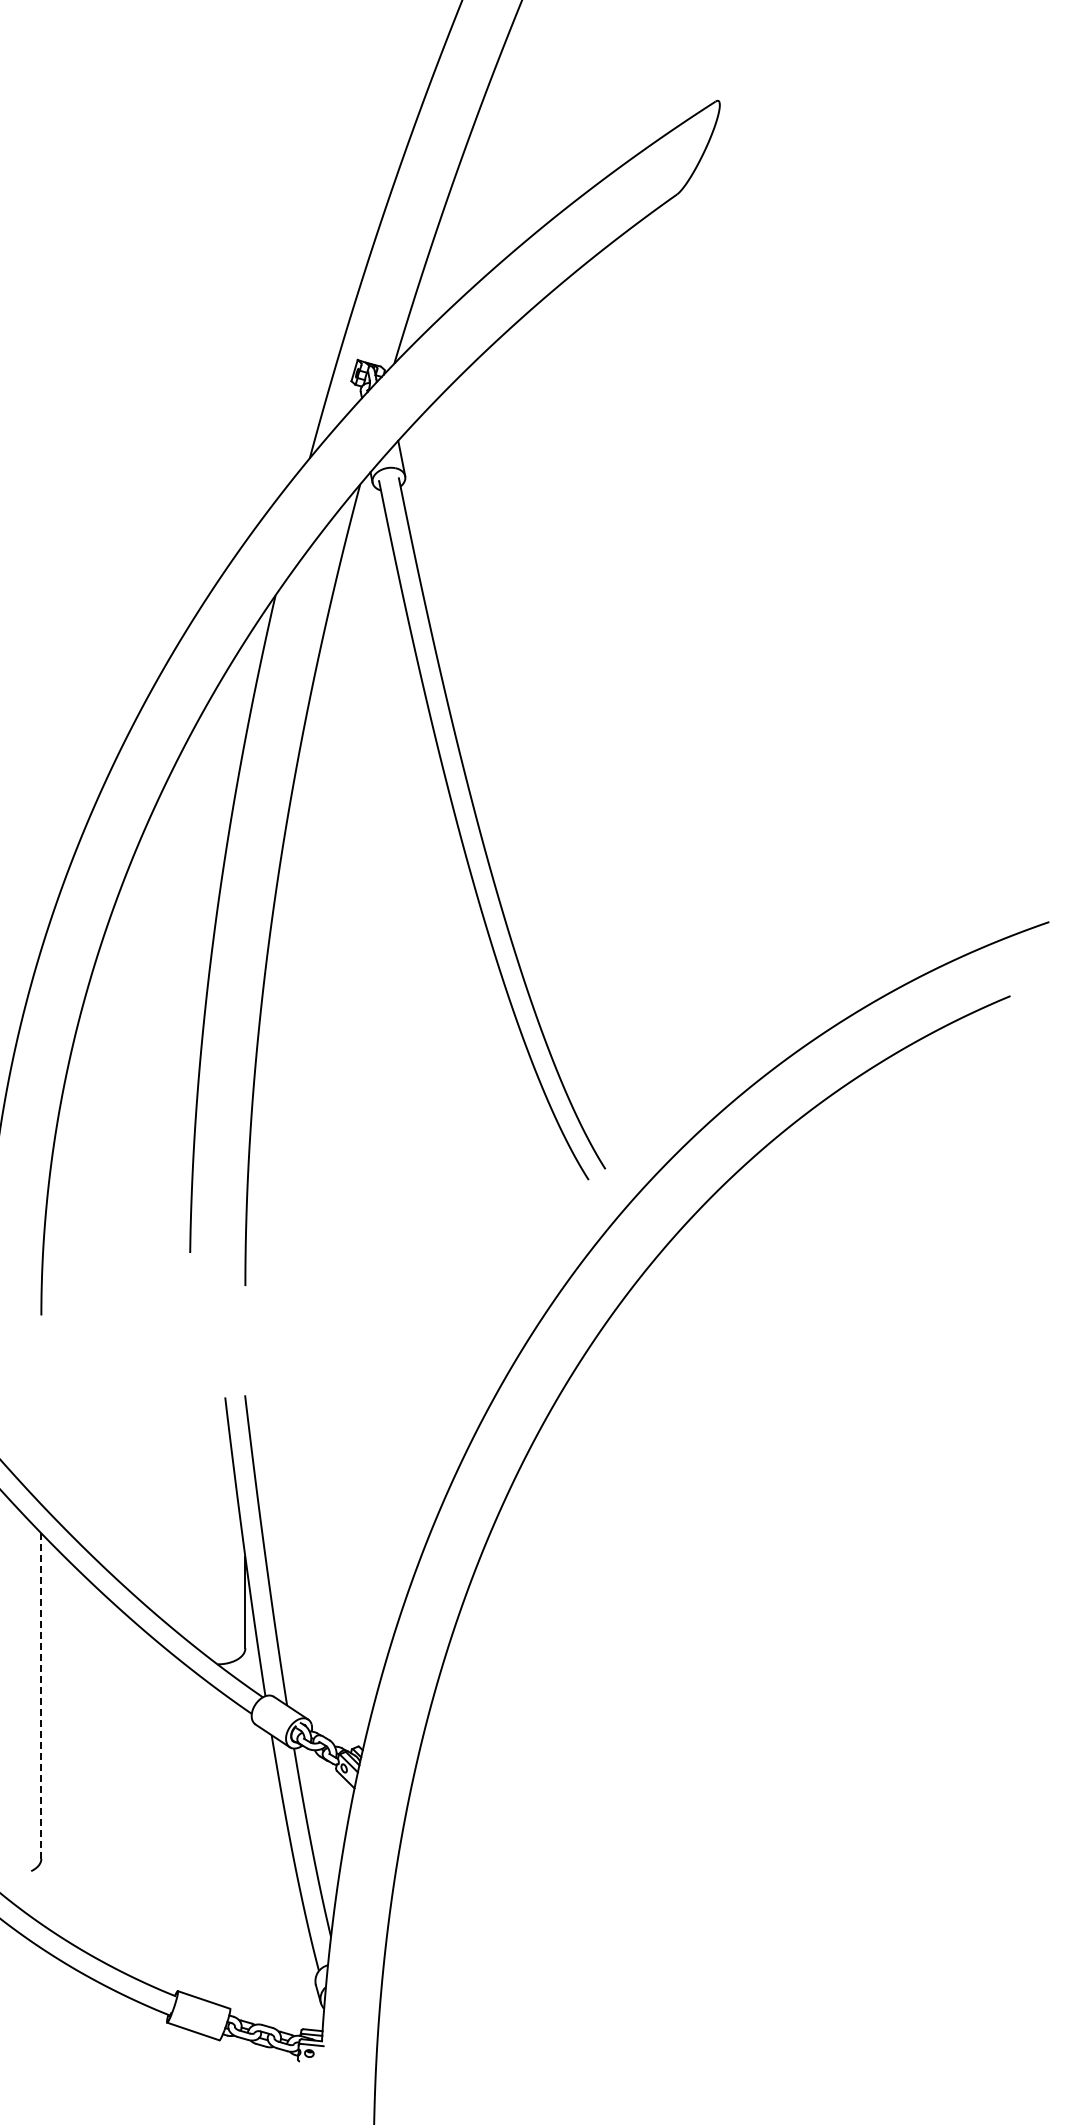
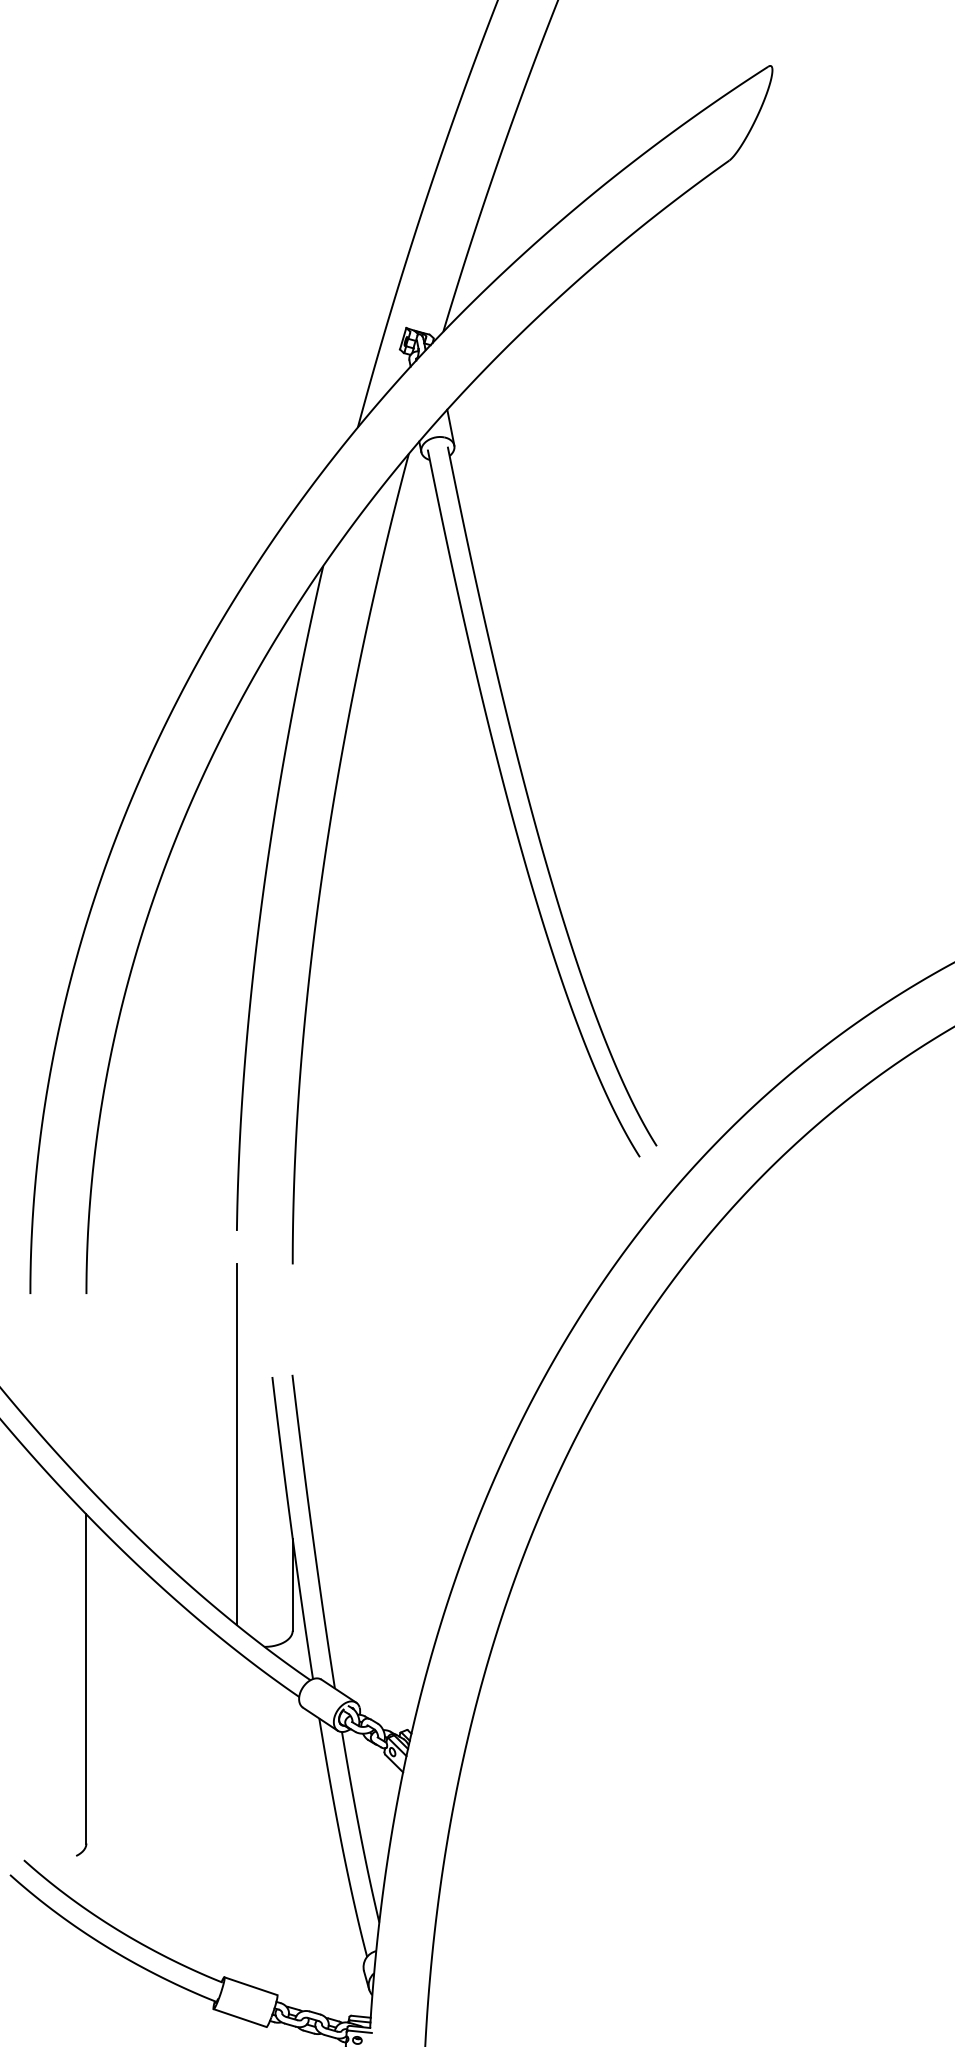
line: (189, 1464) -> (236, 1444), added
line: (41, 1696) -> (86, 1679), dashed -> solid

